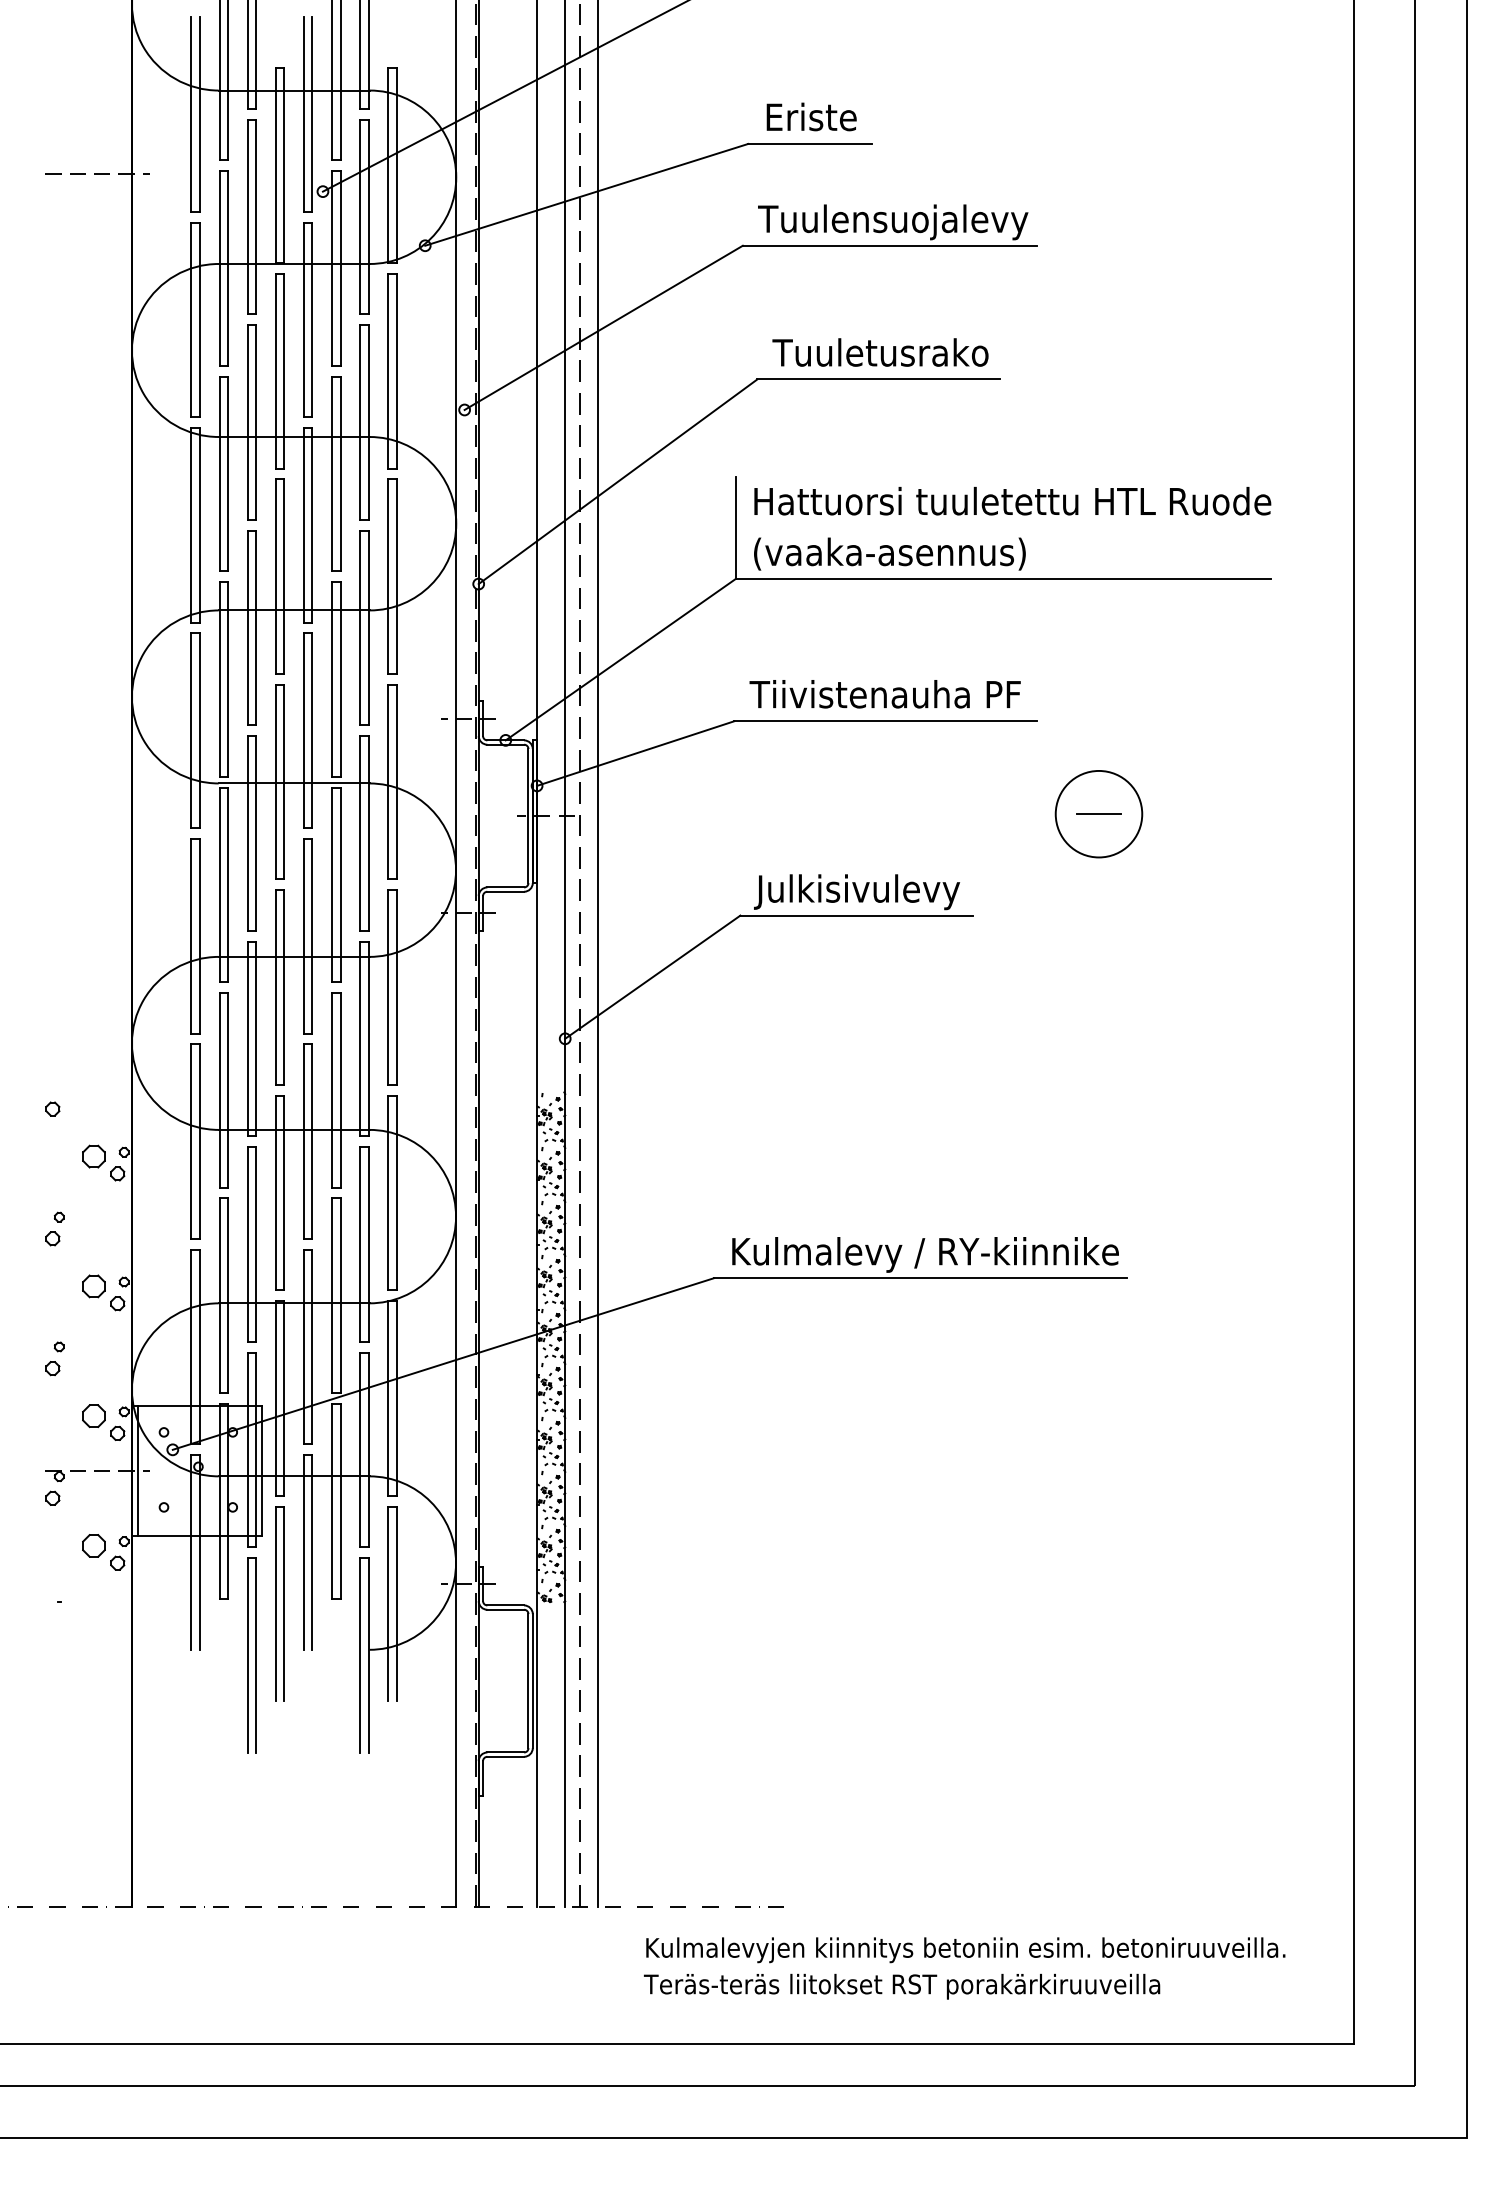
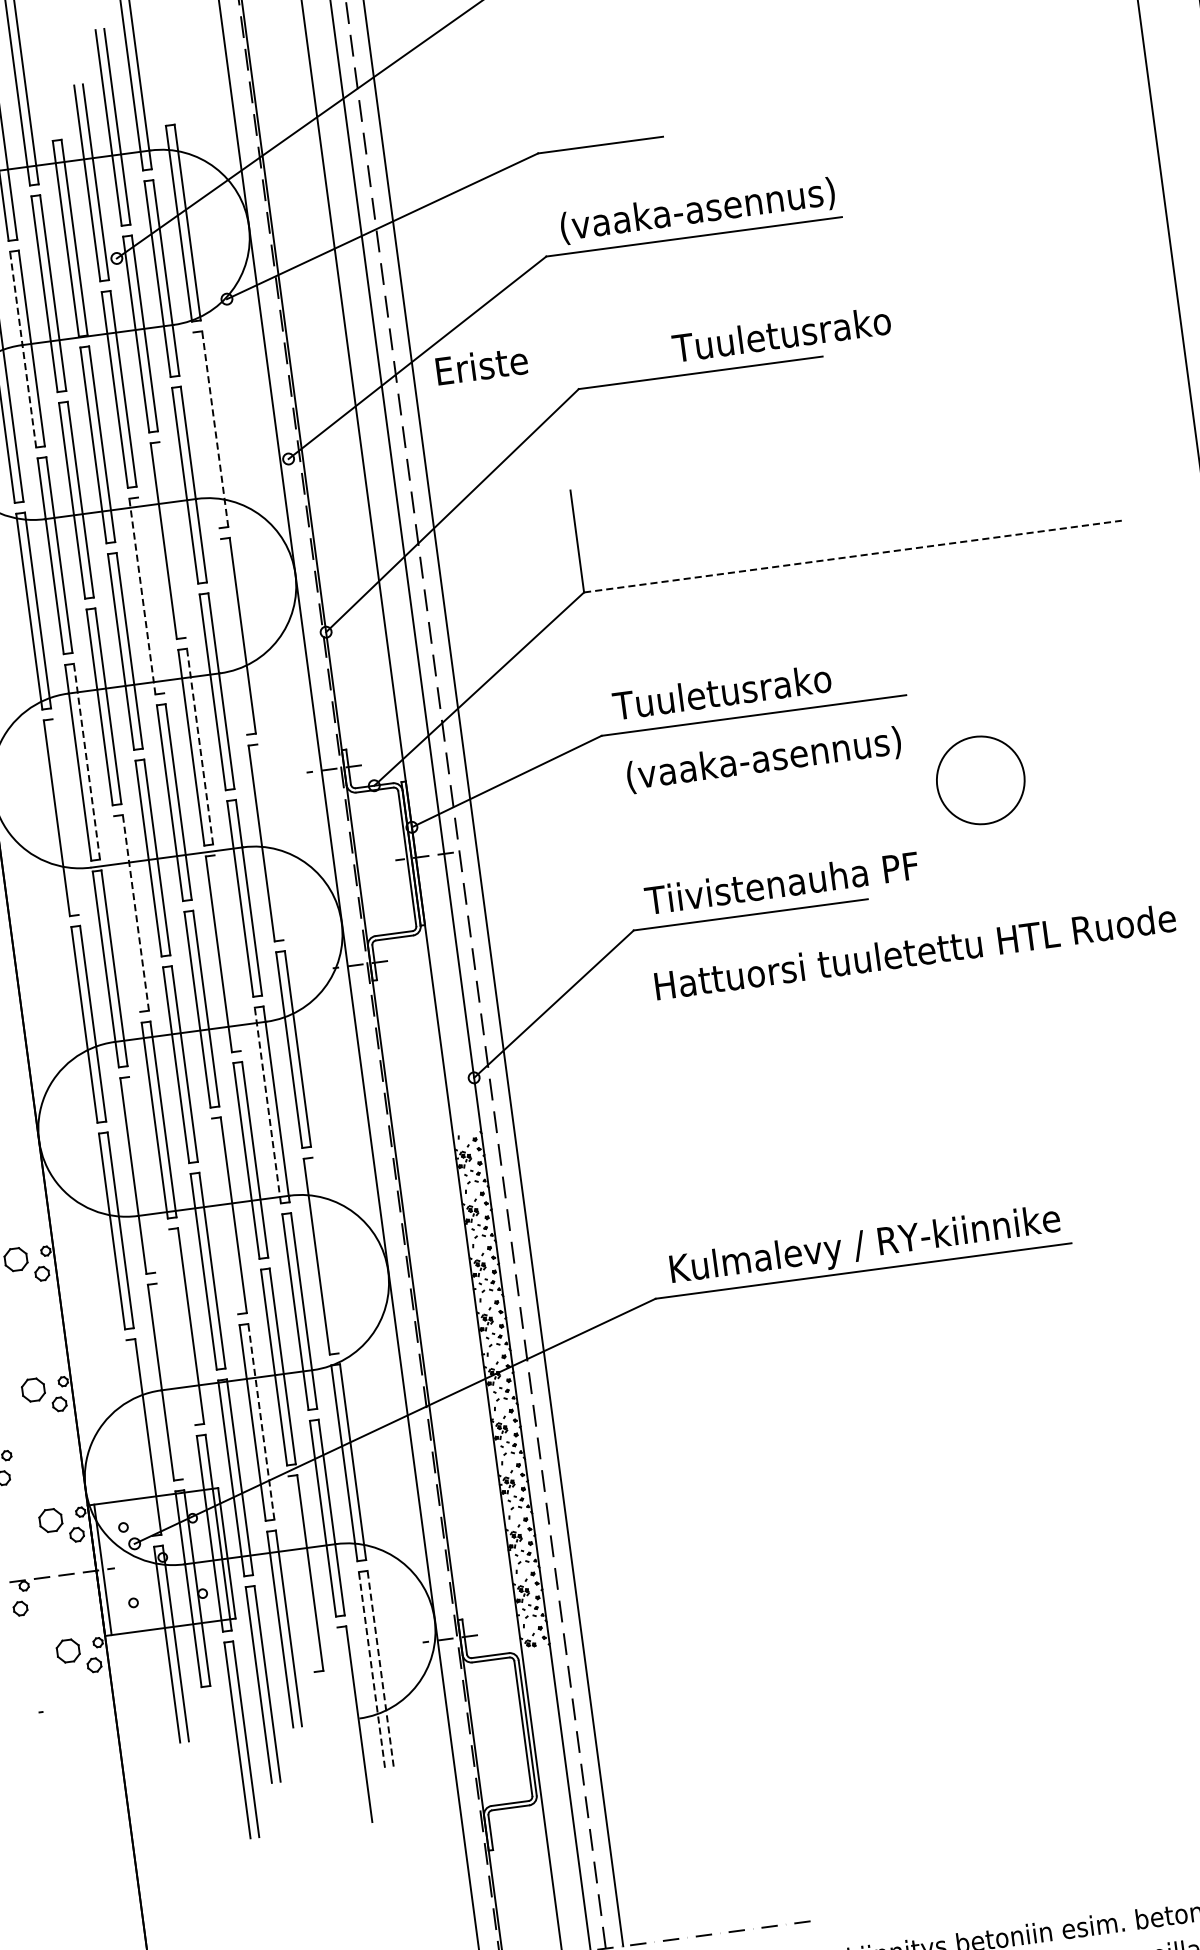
text: (811, 116) -> (481, 365), moved
text: (895, 222) -> (696, 212), Tuulensuojalevy -> (vaaka-asennus)
line: (219, 268) -> (23, 349), solid -> dashed
text: (880, 352) -> (781, 334), moved
line: (388, 370) -> (206, 429), removed
line: (396, 370) -> (214, 428), solid -> dashed
line: (340, 473) -> (172, 539), removed
text: (1012, 501) -> (915, 952), moved
line: (303, 524) -> (141, 595), solid -> dashed
line: (312, 525) -> (151, 595), removed
text: (889, 553) -> (763, 759), moved
line: (388, 576) -> (234, 636), removed
line: (1003, 578) -> (853, 556), solid -> dashed
line: (228, 678) -> (87, 760), solid -> dashed
line: (340, 678) -> (199, 745), solid -> dashed
text: (896, 694) -> (761, 687), Tiivistenauha PF -> Tuuletusrako
line: (200, 730) -> (66, 816), removed
line: (396, 781) -> (269, 841), removed
line: (1098, 814) -> (980, 780), removed
line: (247, 833) -> (127, 914), removed
line: (256, 833) -> (136, 912), solid -> dashed
line: (340, 884) -> (227, 952), removed
text: (890, 892) -> (781, 887), Julkisivulevy -> Tiivistenauha PF
line: (360, 1038) -> (268, 1105), solid -> dashed
line: (228, 1090) -> (142, 1175), removed
line: (303, 1141) -> (224, 1216), removed
line: (396, 1192) -> (325, 1255), removed
line: (247, 1244) -> (182, 1327), removed
line: (228, 1295) -> (169, 1381), removed
line: (191, 1346) -> (139, 1437), removed
line: (312, 1346) -> (261, 1421), solid -> dashed
line: (331, 1500) -> (301, 1573), removed
line: (388, 1603) -> (372, 1669), solid -> dashed
line: (396, 1603) -> (380, 1668), solid -> dashed
line: (360, 1655) -> (351, 1725), removed

